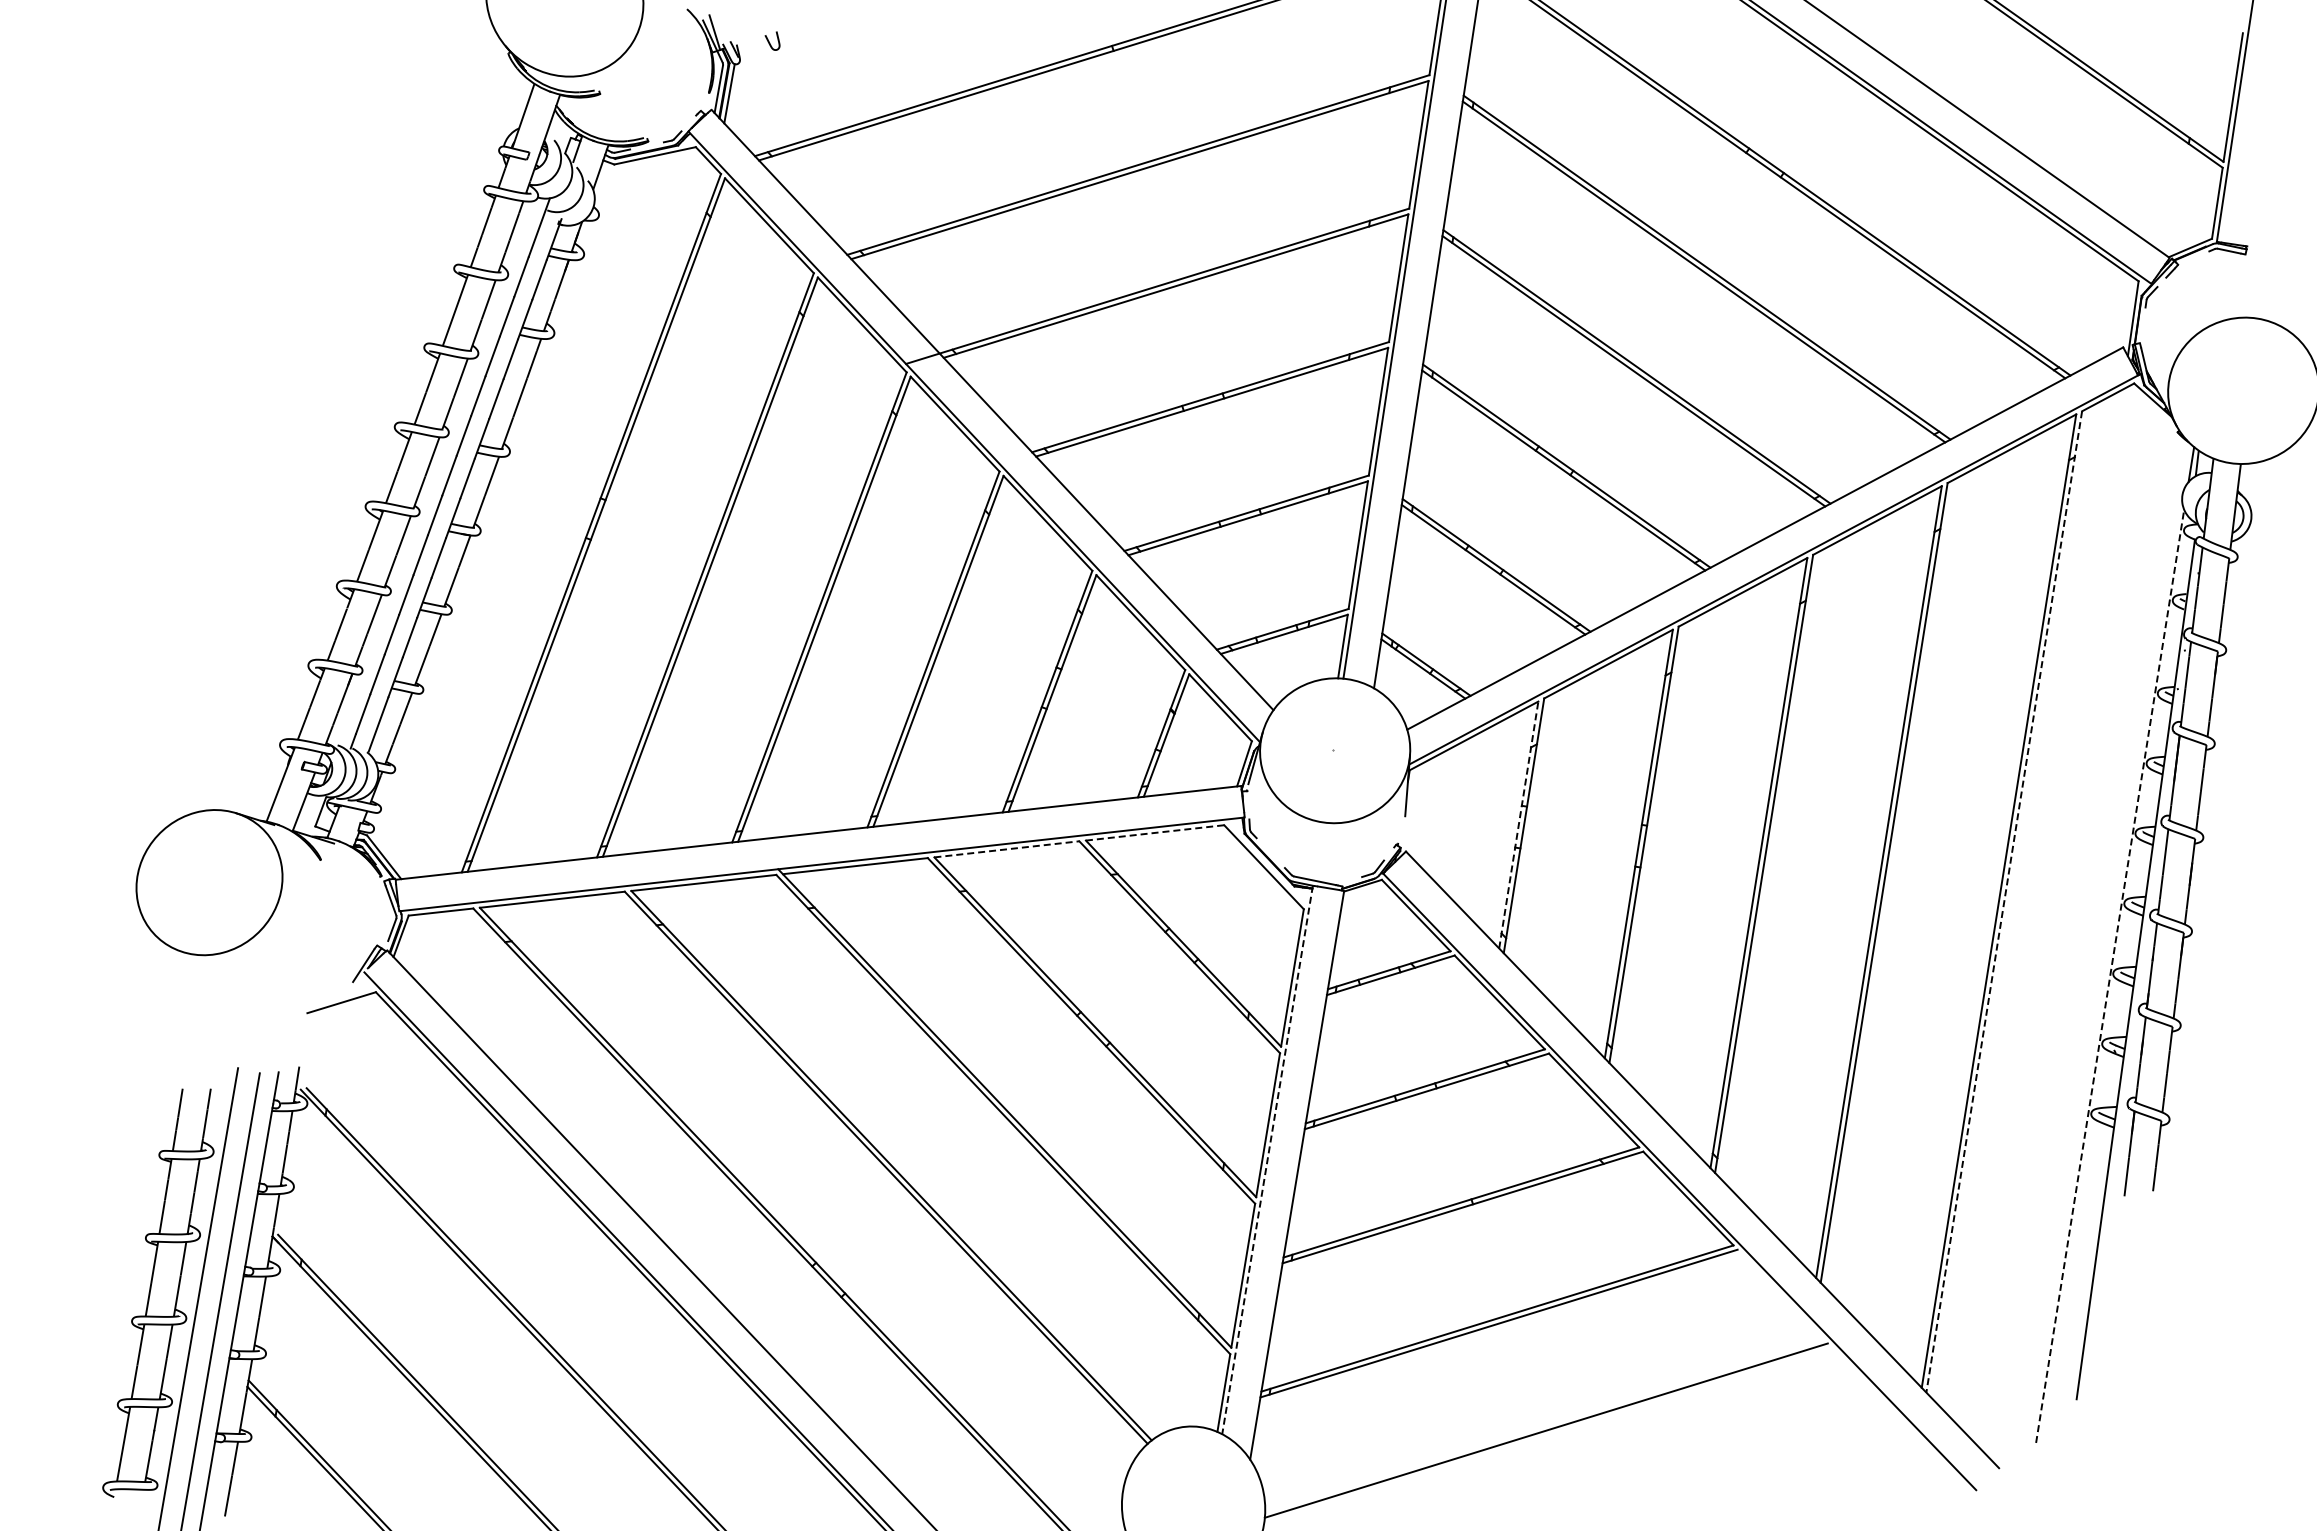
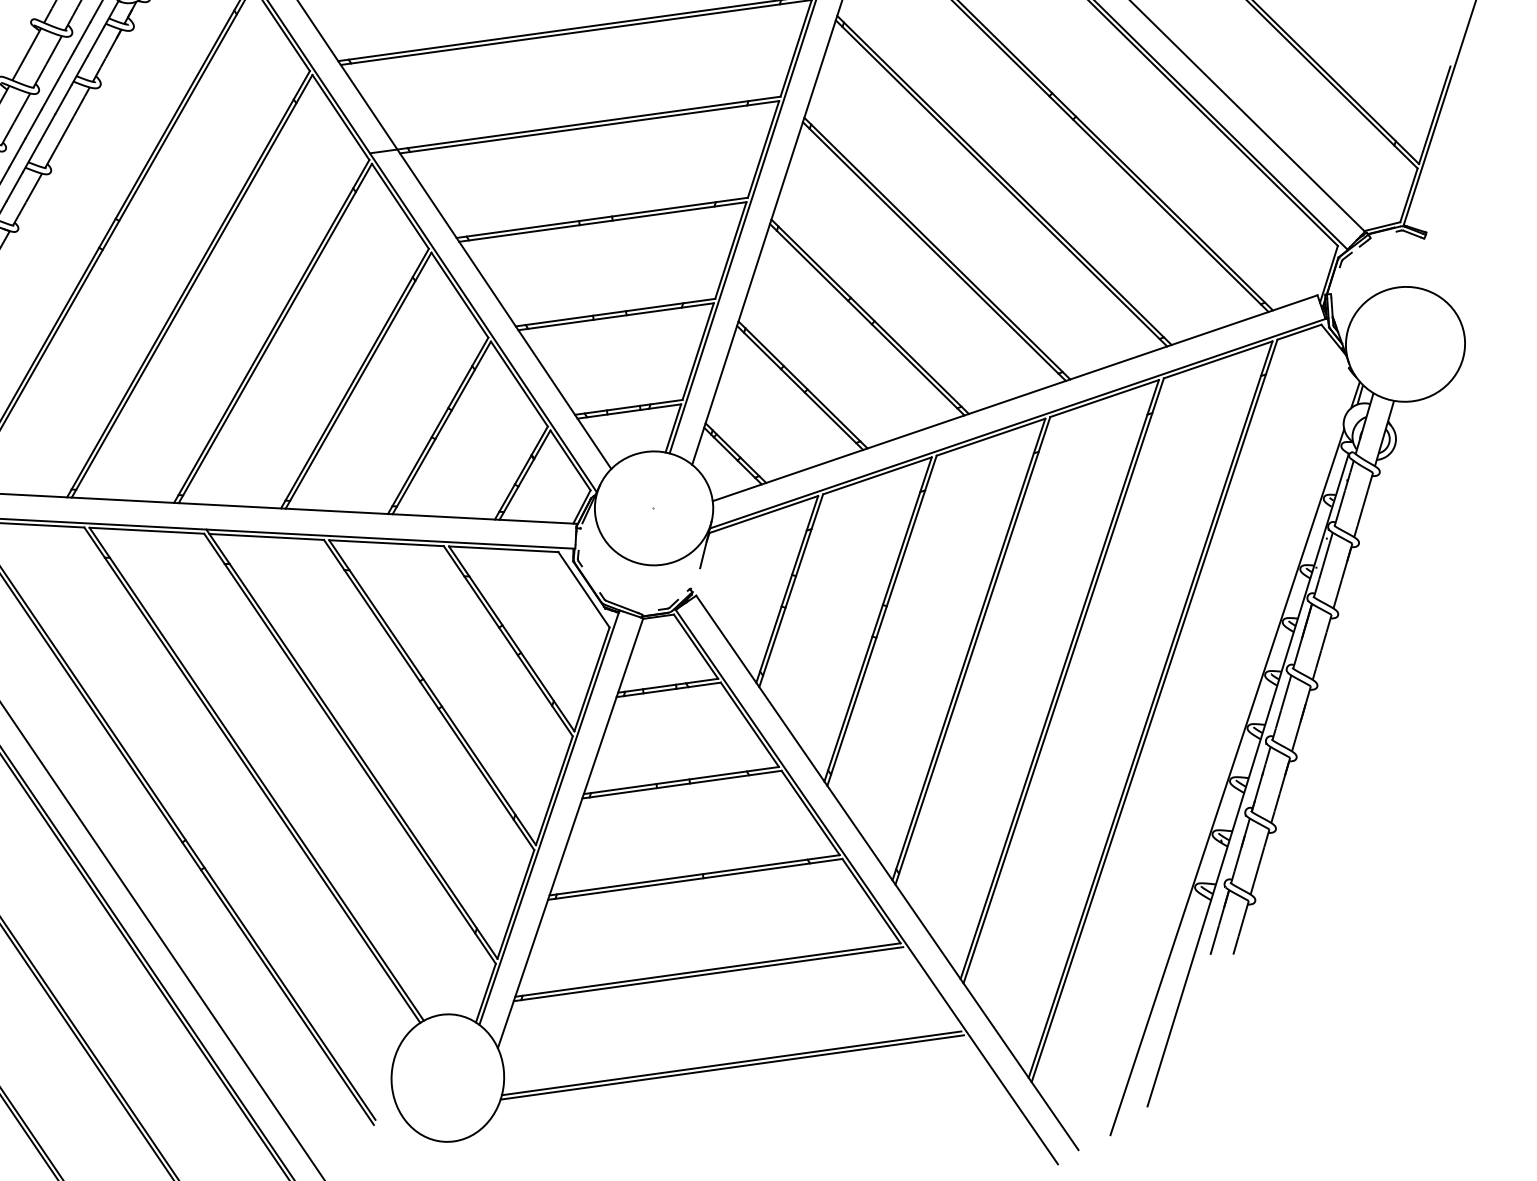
line: (1518, 825) -> (786, 589), dashed -> solid
line: (1155, 832) -> (504, 549), dashed -> solid
line: (1006, 849) -> (386, 543), dashed -> solid
line: (2004, 901) -> (1154, 710), dashed -> solid
line: (2110, 975) -> (1227, 781), dashed -> solid
line: (1267, 1160) -> (549, 818), dashed -> solid
line: (1547, 1435) -> (731, 1067), added

